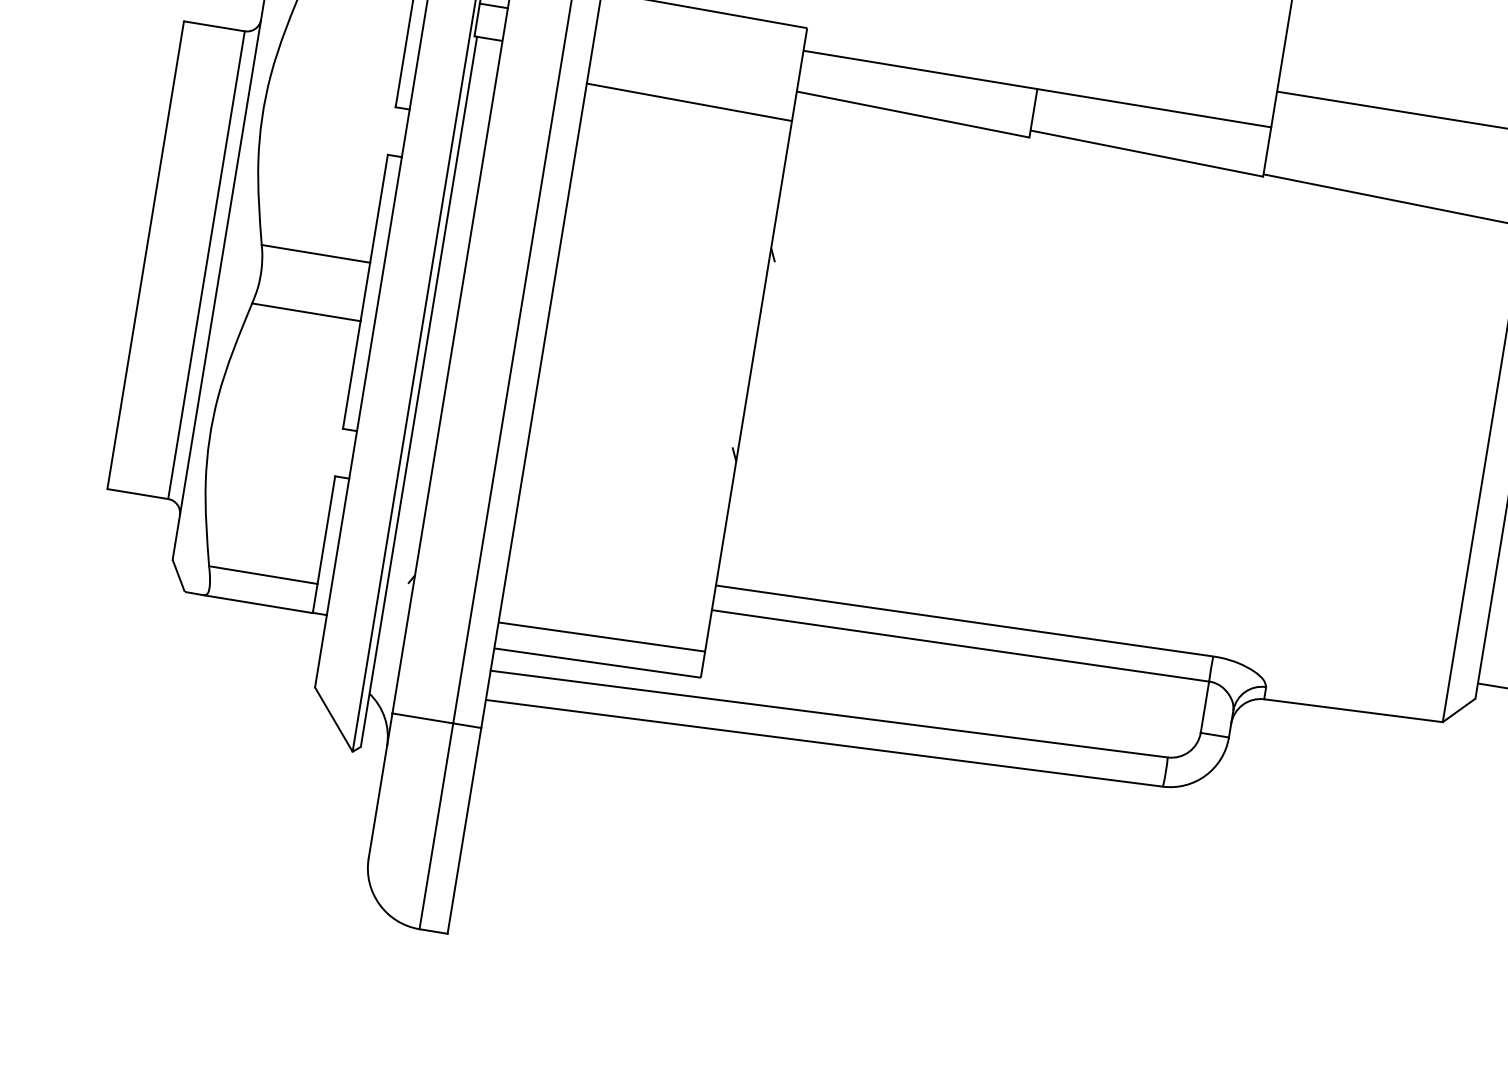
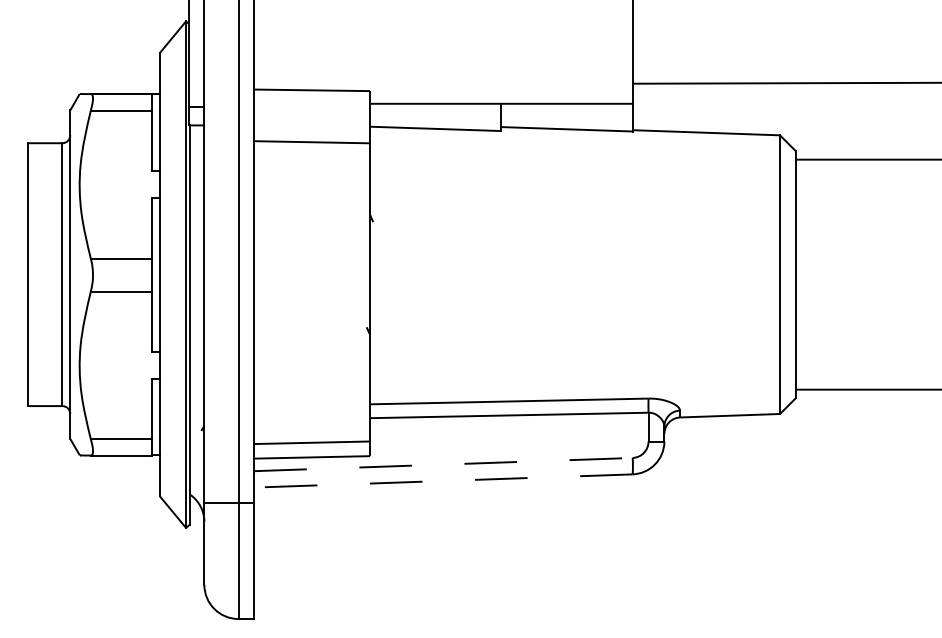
line: (831, 714) -> (444, 464), solid -> dashed
line: (824, 744) -> (443, 481), solid -> dashed

